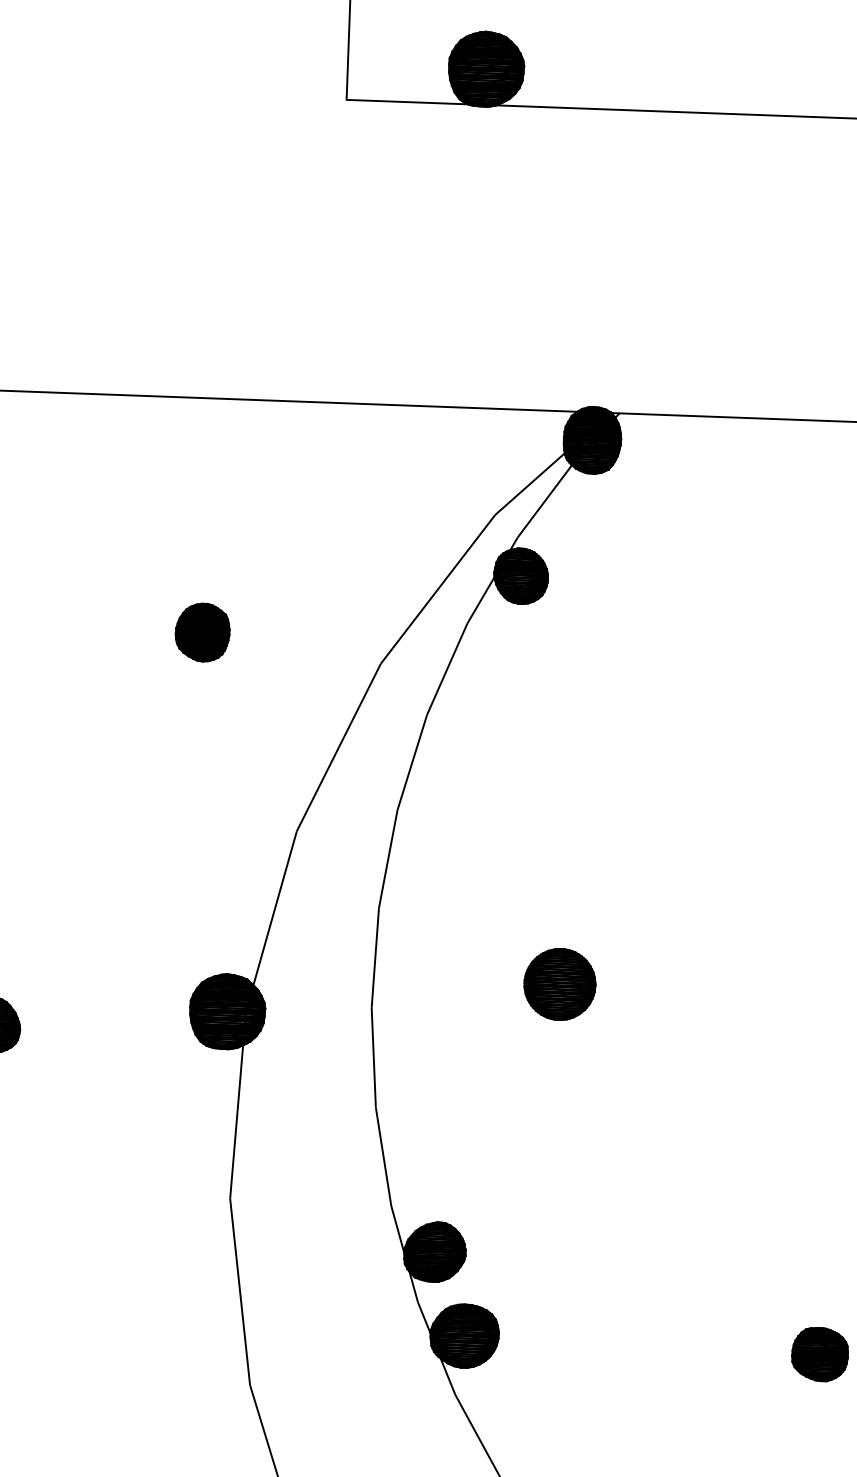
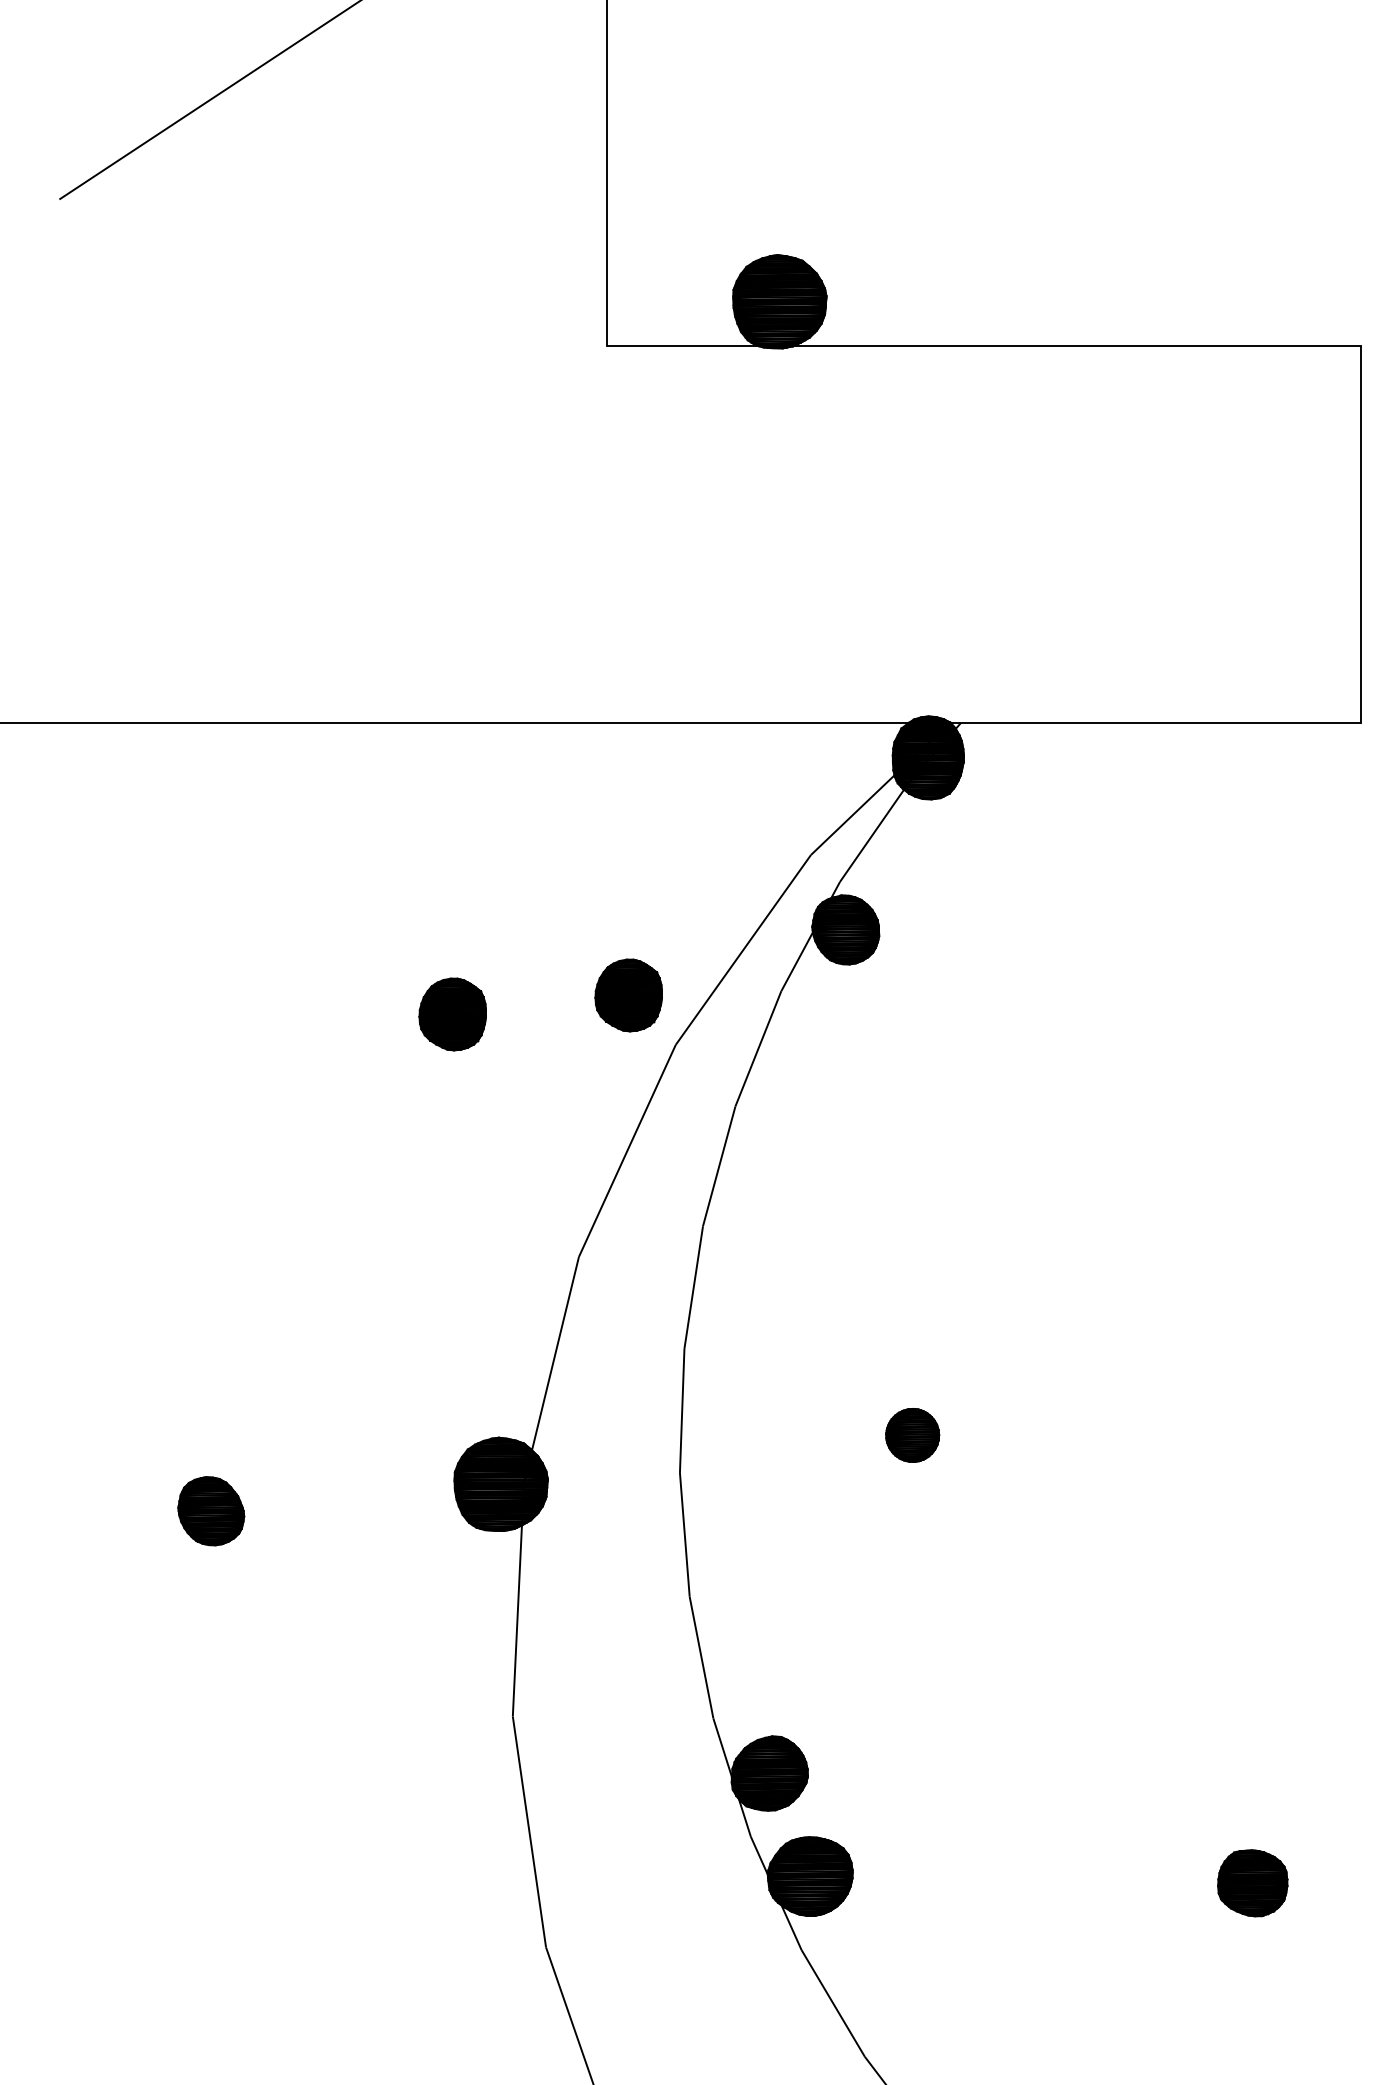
part: (344, 622) -> (628, 995), added
part: (559, 984) -> (912, 1435), size x0.6

